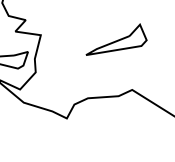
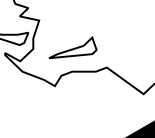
part: (115, 39) -> (72, 47), moved

